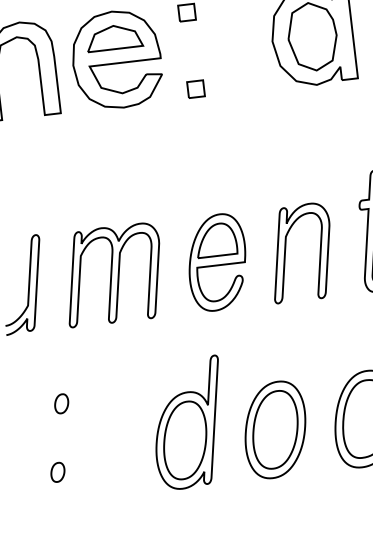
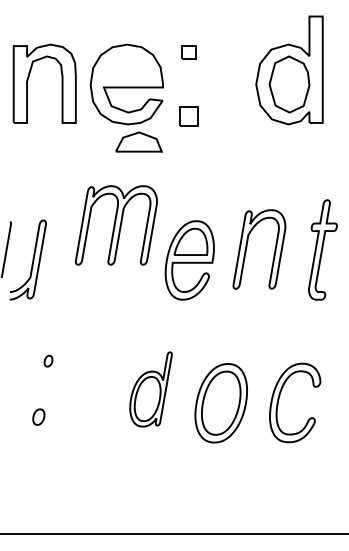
part: (113, 36) -> (138, 141), moved
part: (195, 89) -> (188, 116), size x1.4
part: (286, 252) -> (247, 247), moved
part: (112, 274) -> (115, 225), moved
part: (61, 402) -> (48, 360), size x0.7
part: (188, 423) -> (150, 389), size x0.7

